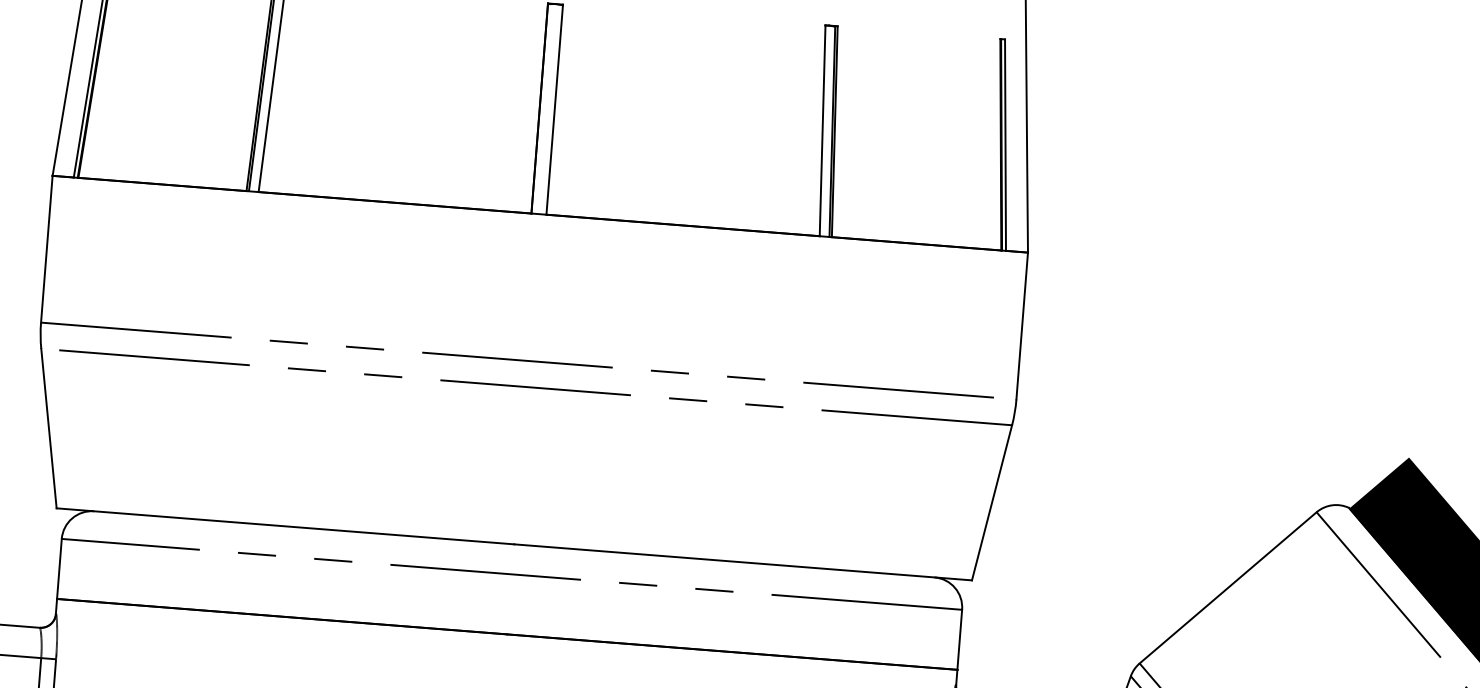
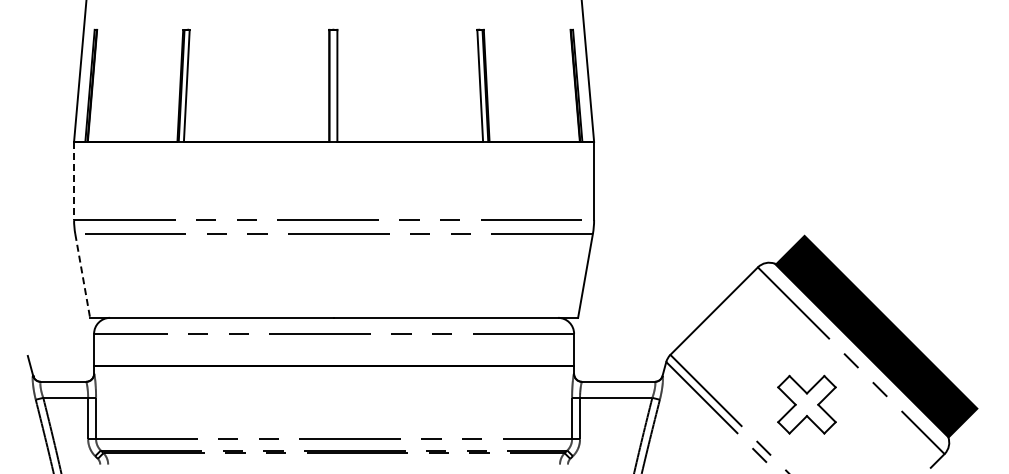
line: (47, 250) -> (74, 181), solid -> dashed
line: (48, 427) -> (82, 275), solid -> dashed

